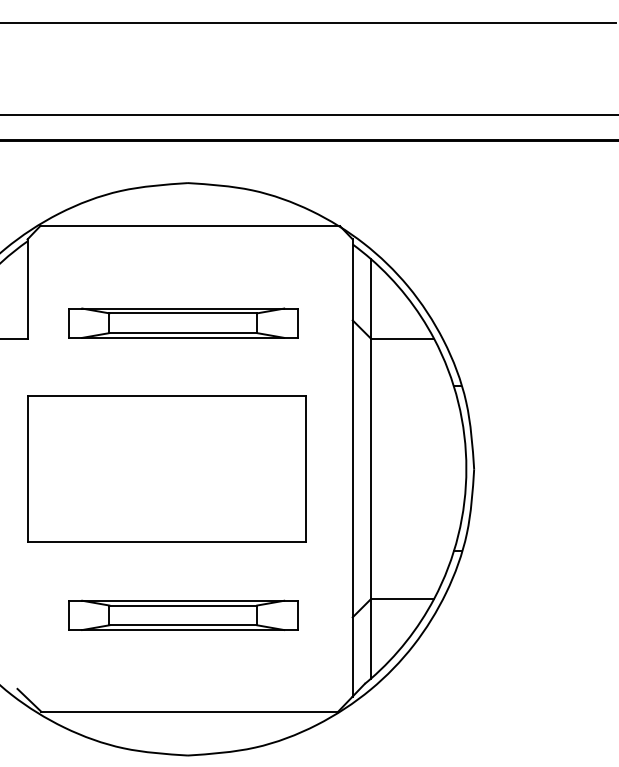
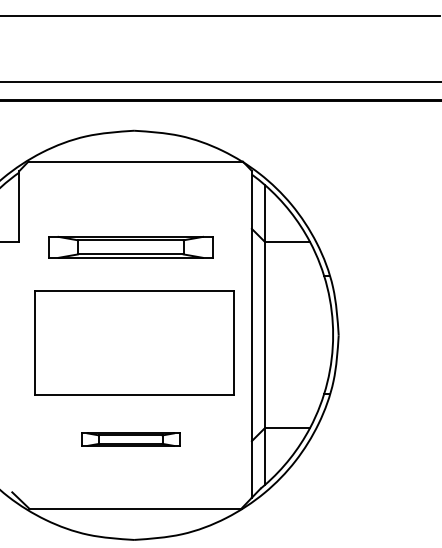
part: (183, 322) -> (130, 246), moved
part: (166, 468) -> (133, 342), moved
part: (183, 614) -> (130, 439), size x0.6

